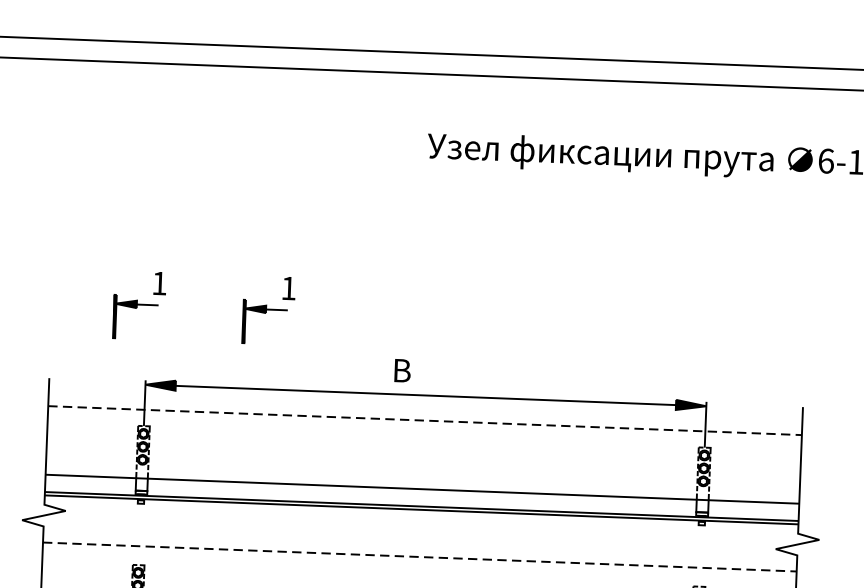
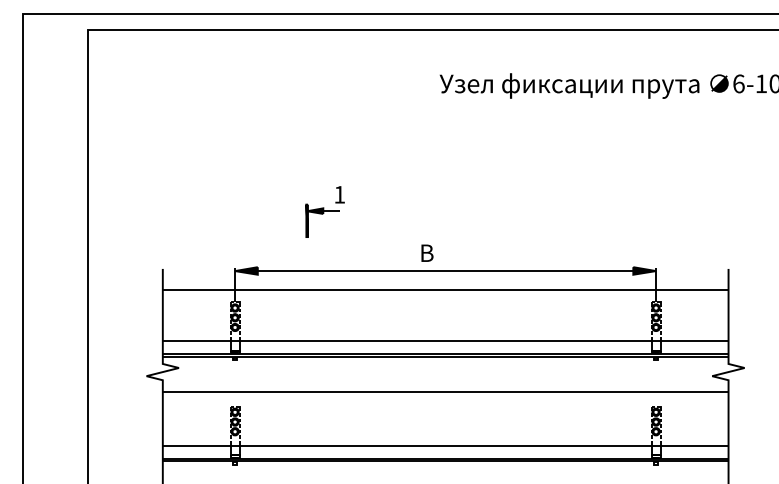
part: (138, 304) -> (227, 211), removed
line: (424, 420) -> (445, 289), dashed -> solid
line: (419, 557) -> (445, 392), dashed -> solid

